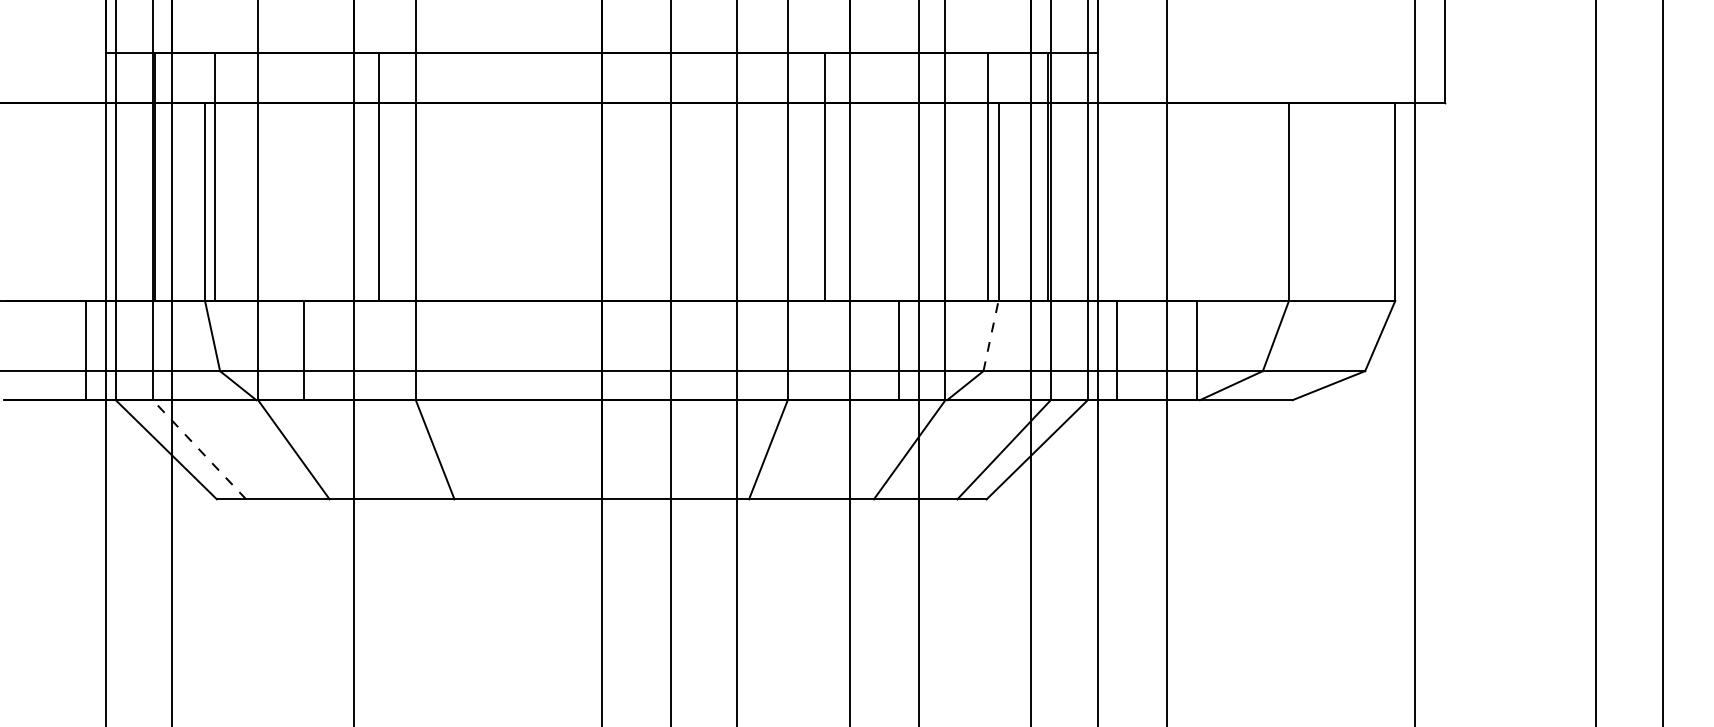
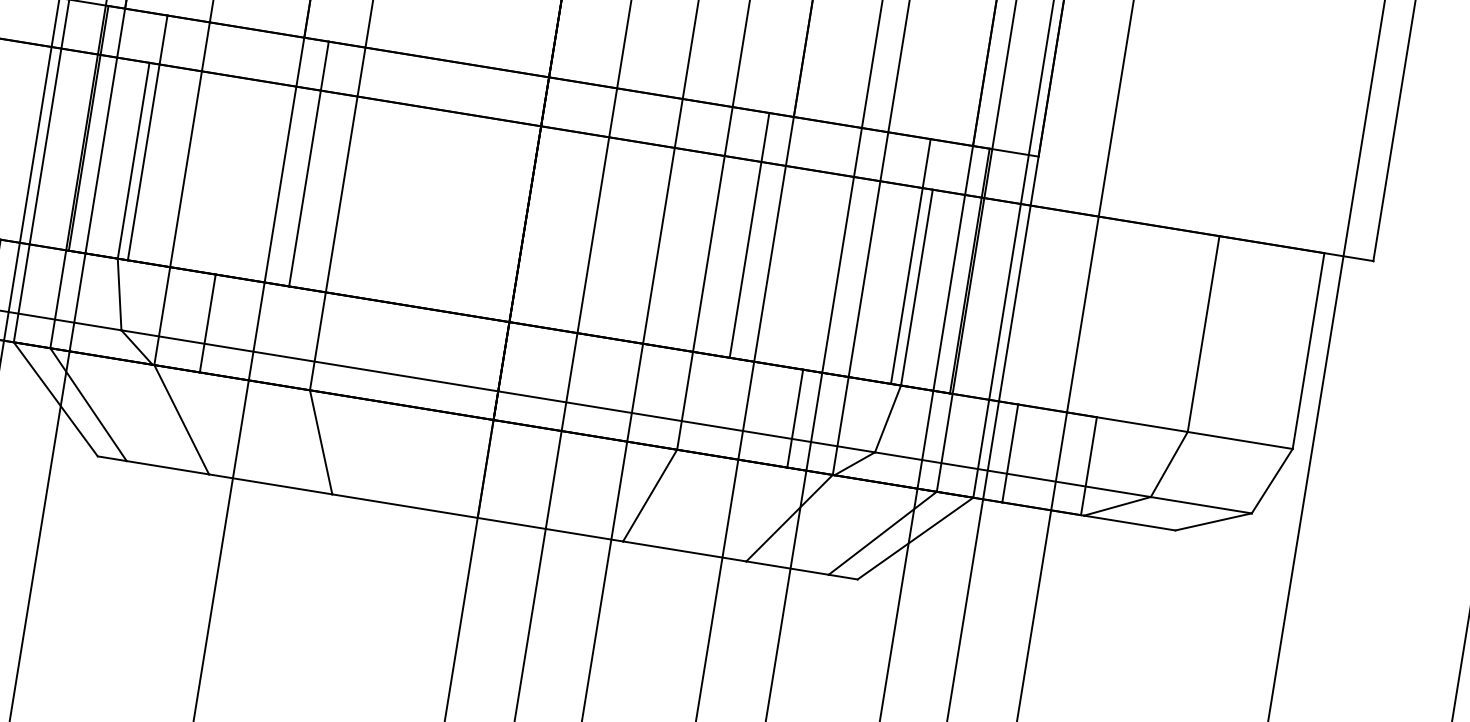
line: (991, 336) -> (888, 419), dashed -> solid
line: (199, 449) -> (88, 404), dashed -> solid

